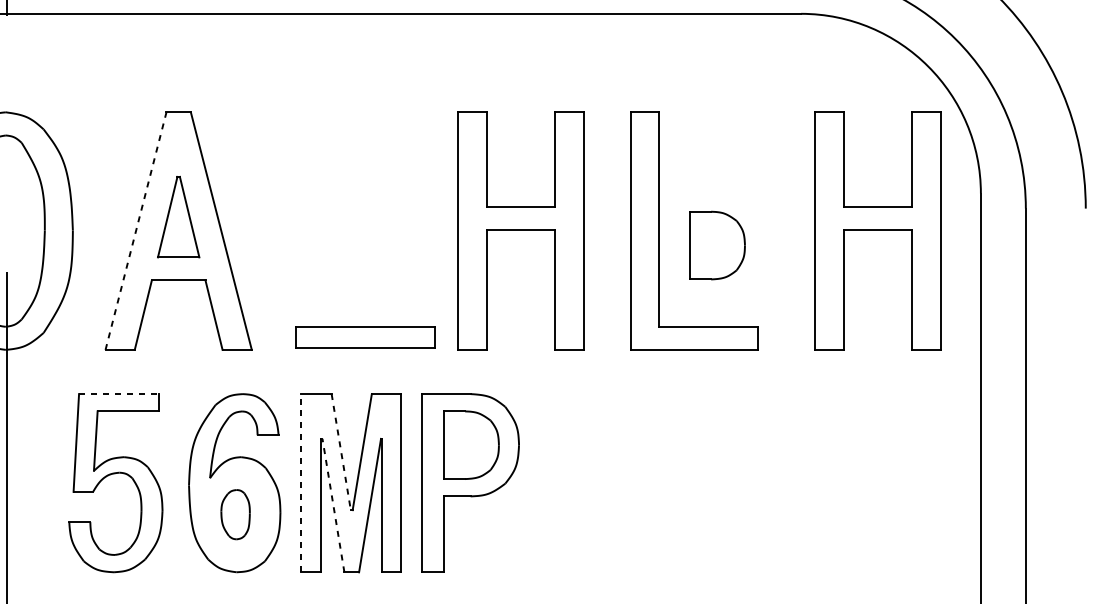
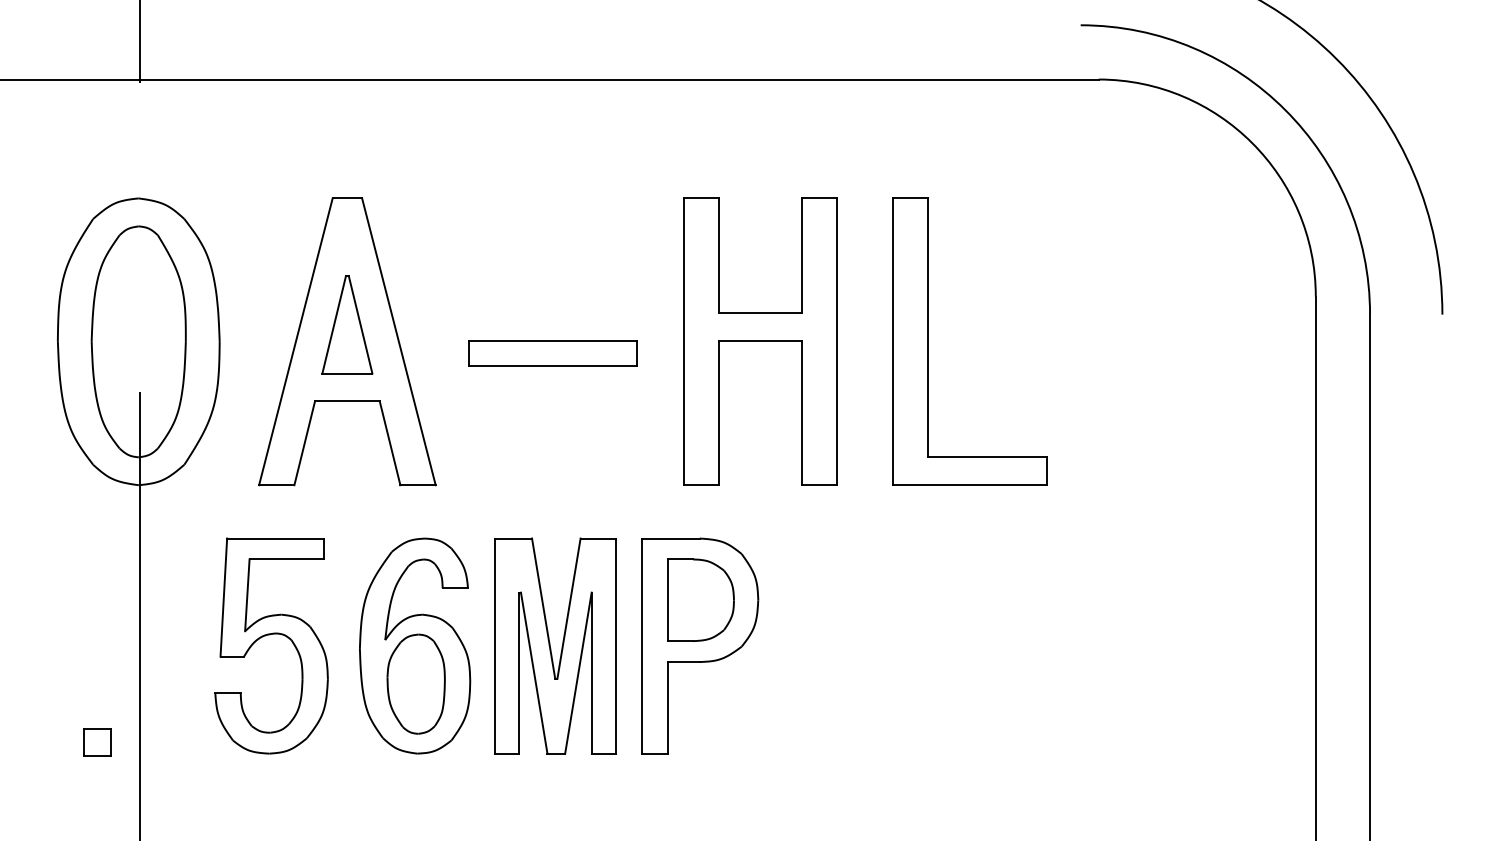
line: (136, 230) -> (296, 341), dashed -> solid
part: (877, 230) -> (1191, 341), removed
part: (717, 244) -> (997, 358), removed
part: (365, 337) -> (552, 353), moved
line: (119, 394) -> (275, 538), dashed -> solid
line: (341, 452) -> (543, 609), dashed -> solid
line: (301, 483) -> (495, 646), dashed -> solid
line: (333, 505) -> (534, 673), dashed -> solid
part: (235, 514) -> (415, 683), size x1.67

